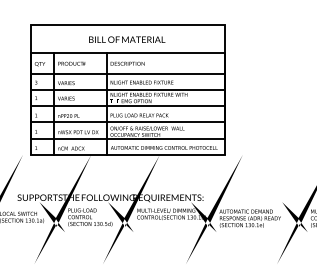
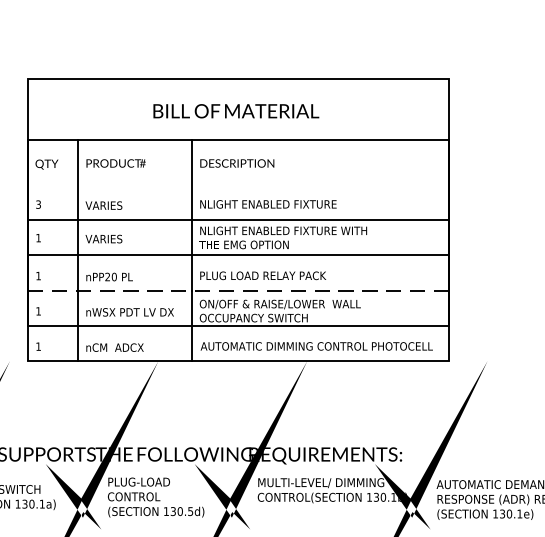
line: (128, 73) -> (239, 184), removed
line: (128, 122) -> (239, 291), solid -> dashed

